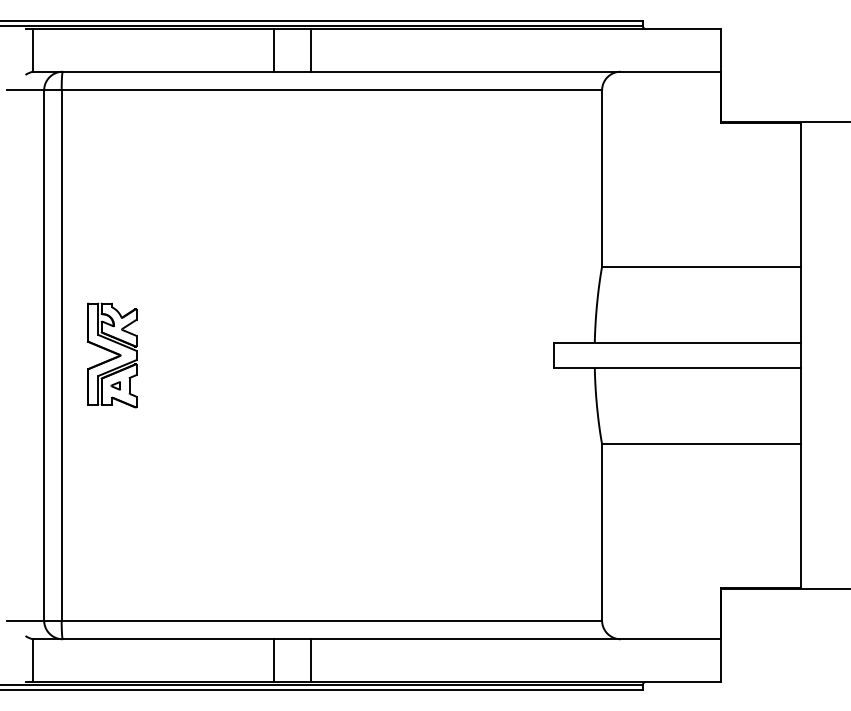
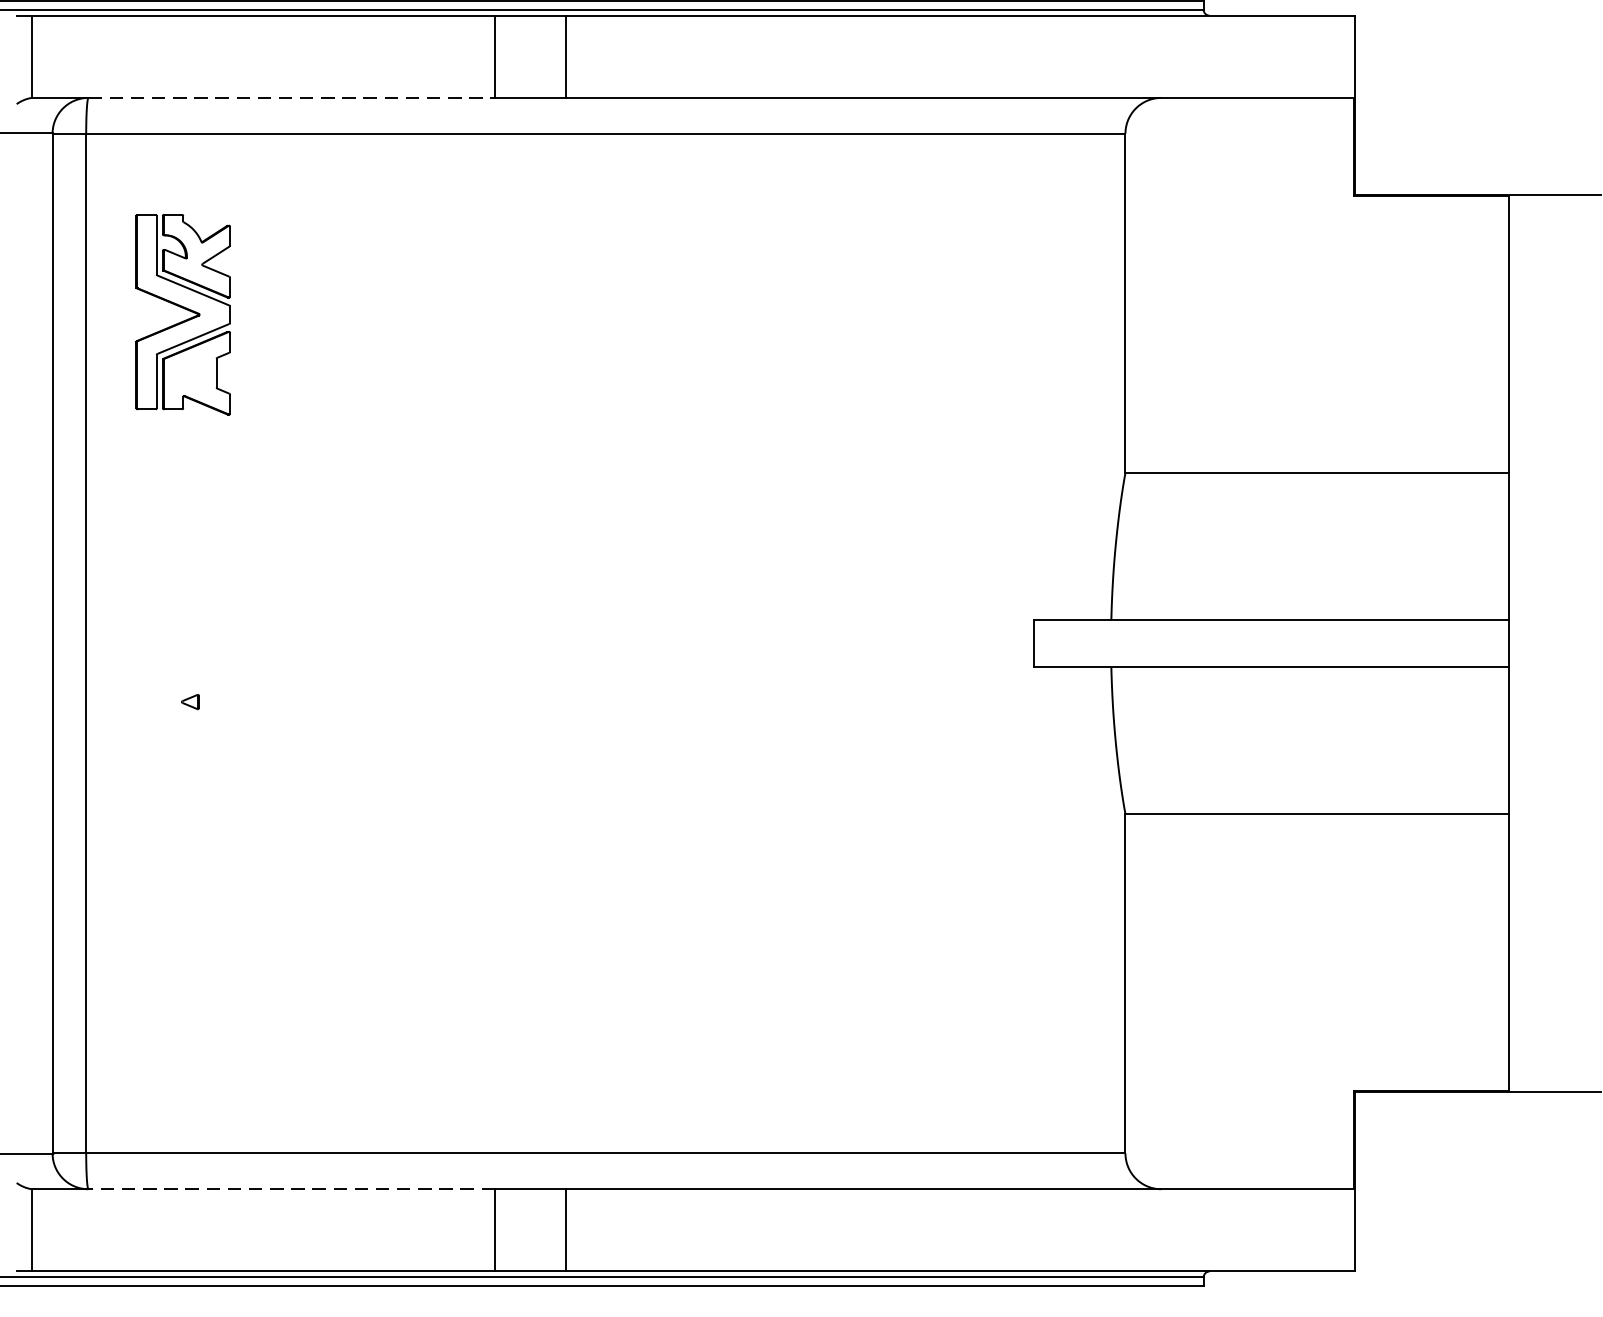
line: (168, 71) -> (291, 97), solid -> dashed
part: (112, 355) -> (183, 314), moved
line: (168, 639) -> (291, 1189), solid -> dashed

